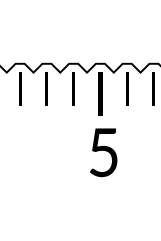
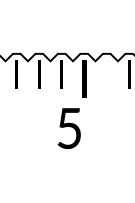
line: (127, 88) -> (106, 74), removed
text: (103, 152) -> (69, 128), moved

